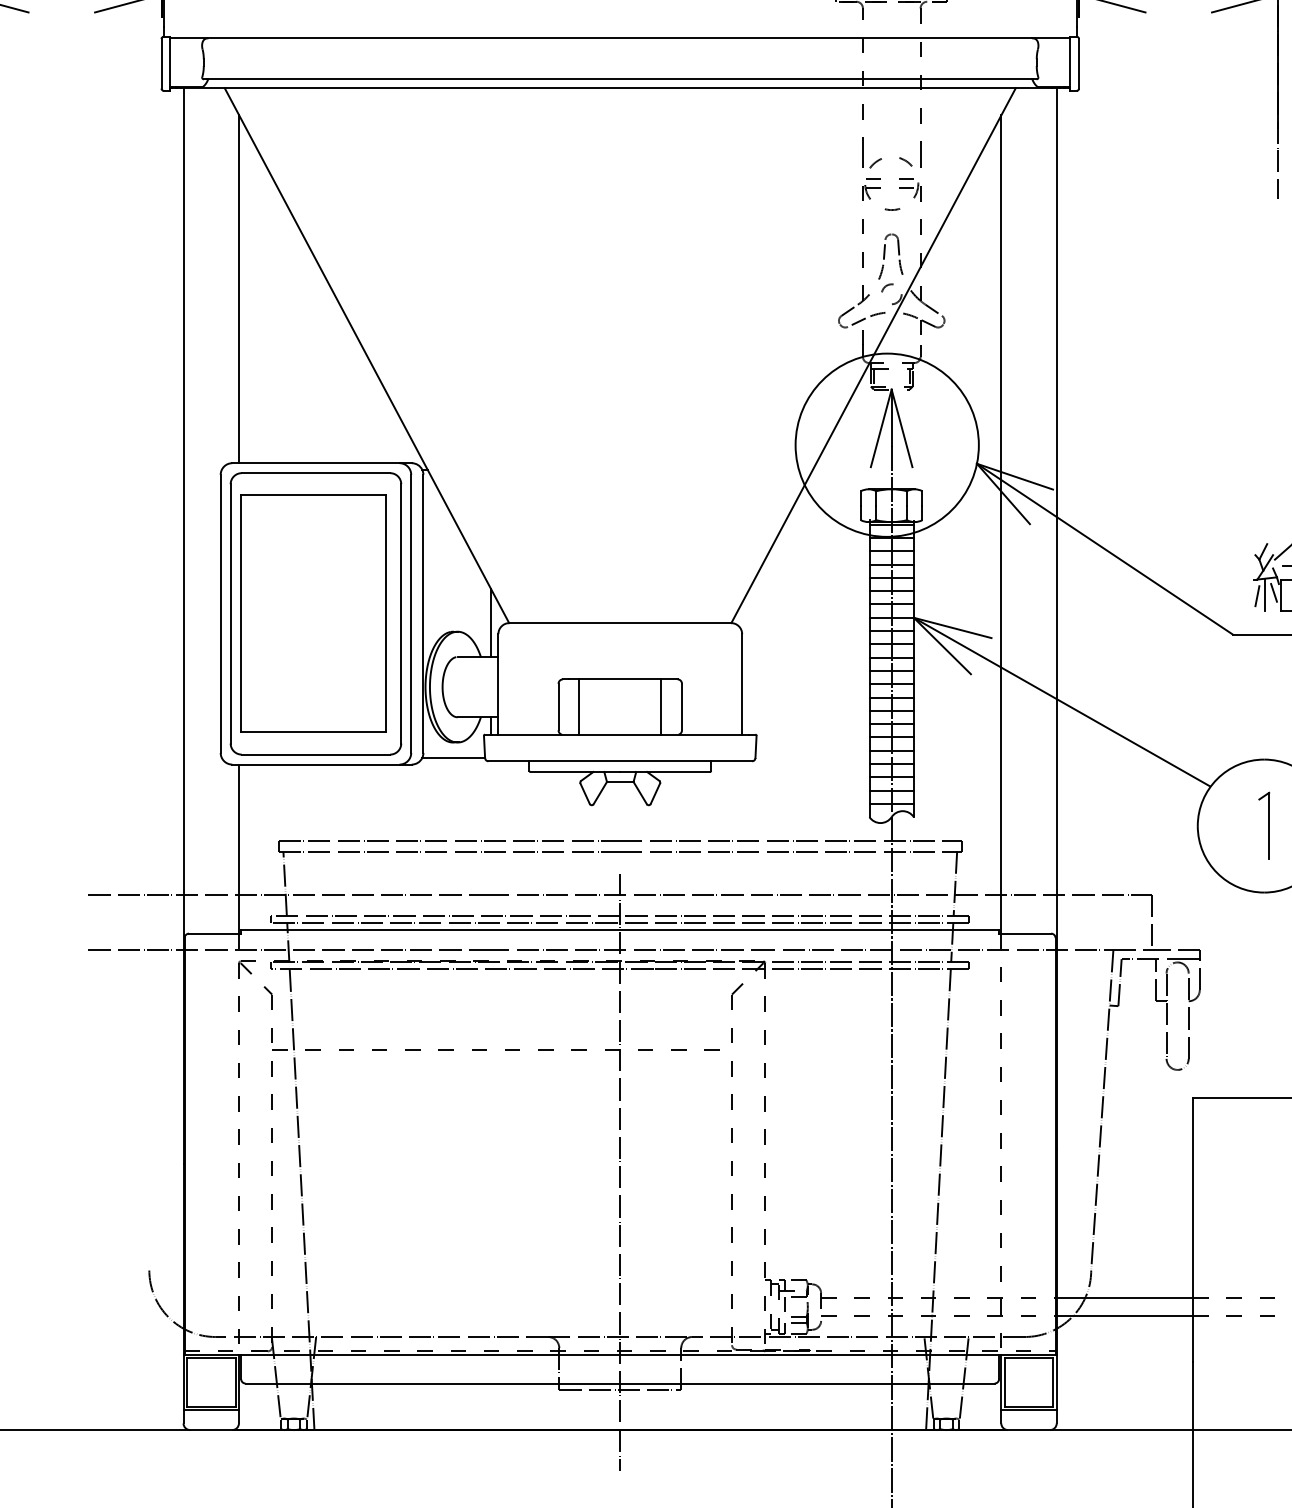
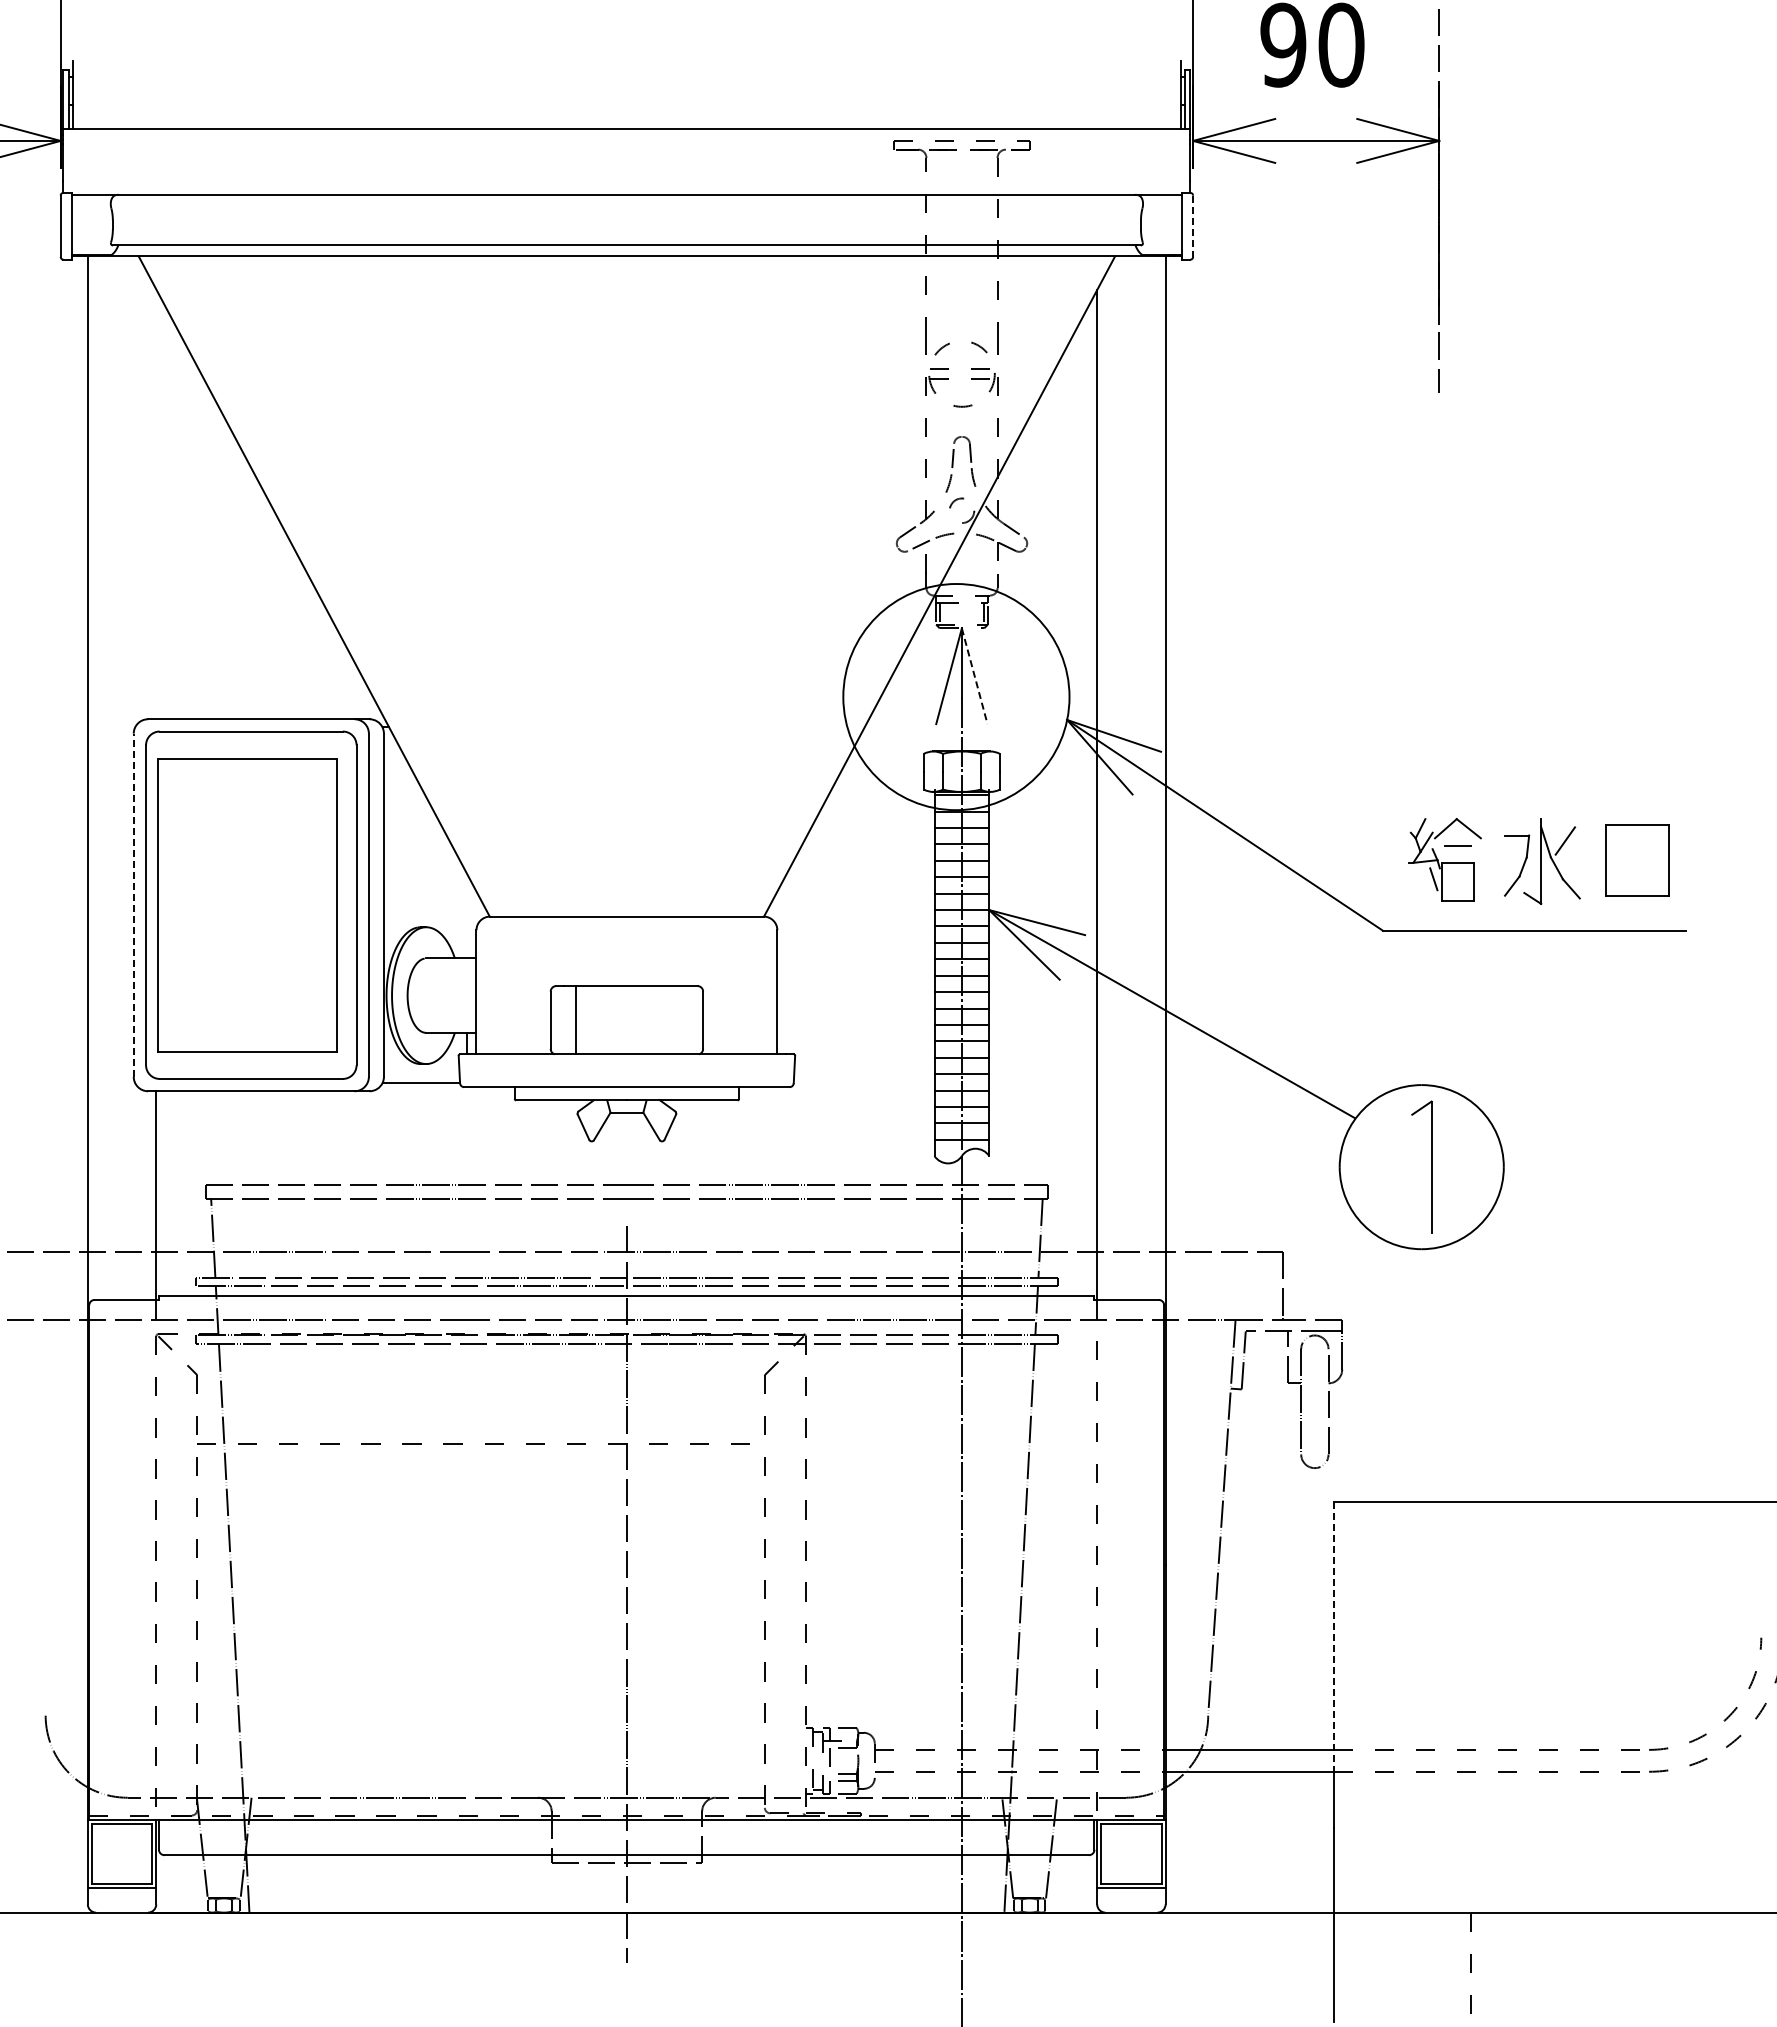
line: (1079, 63) -> (1193, 226), solid -> dashed
line: (239, 289) -> (156, 504), removed
line: (901, 428) -> (974, 676), solid -> dashed
line: (1264, 594) -> (1422, 881), removed
line: (1256, 596) -> (1412, 883), removed
line: (220, 614) -> (133, 905), solid -> dashed
line: (491, 622) -> (467, 915), removed
line: (661, 707) -> (677, 1020), removed
part: (1264, 825) -> (1421, 1166), size x1.6
line: (1193, 1207) -> (1334, 1637), solid -> dashed

